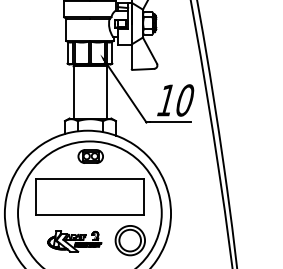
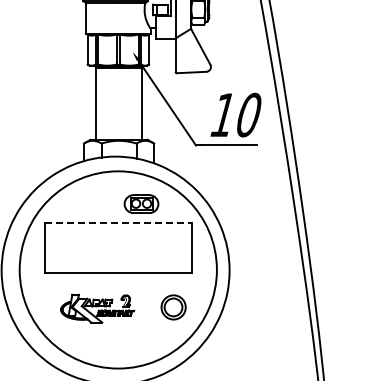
part: (90, 156) -> (141, 203), moved
line: (90, 179) -> (118, 223), solid -> dashed
part: (130, 240) -> (173, 307), size x0.6

